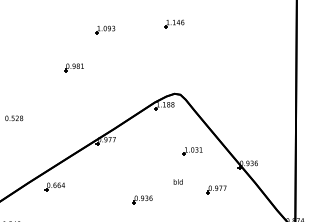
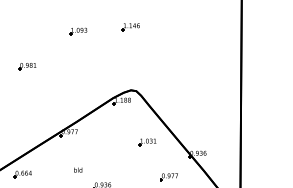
part: (105, 29) -> (78, 31), moved
part: (73, 67) -> (26, 66), moved
text: (177, 181) -> (77, 169), moved

